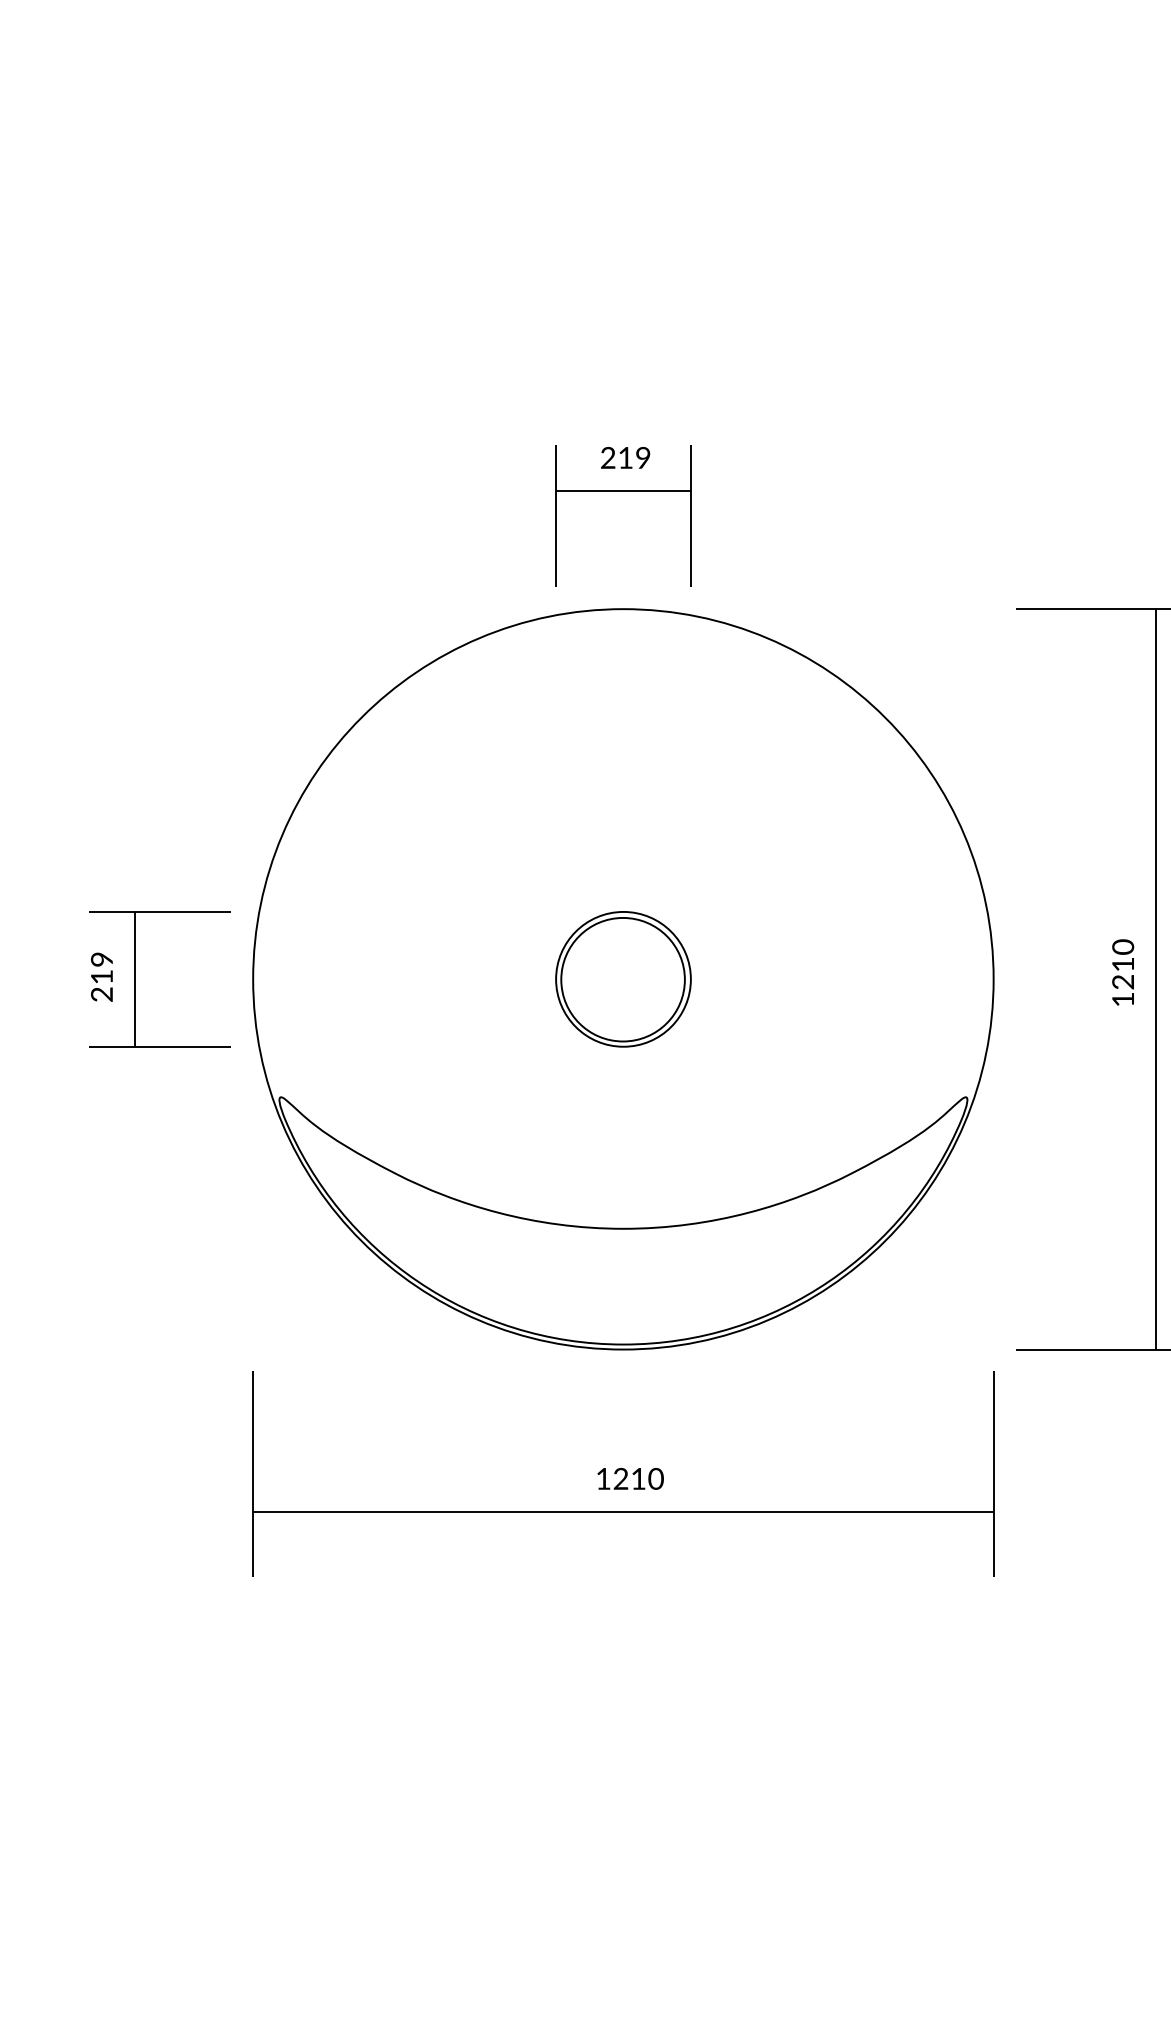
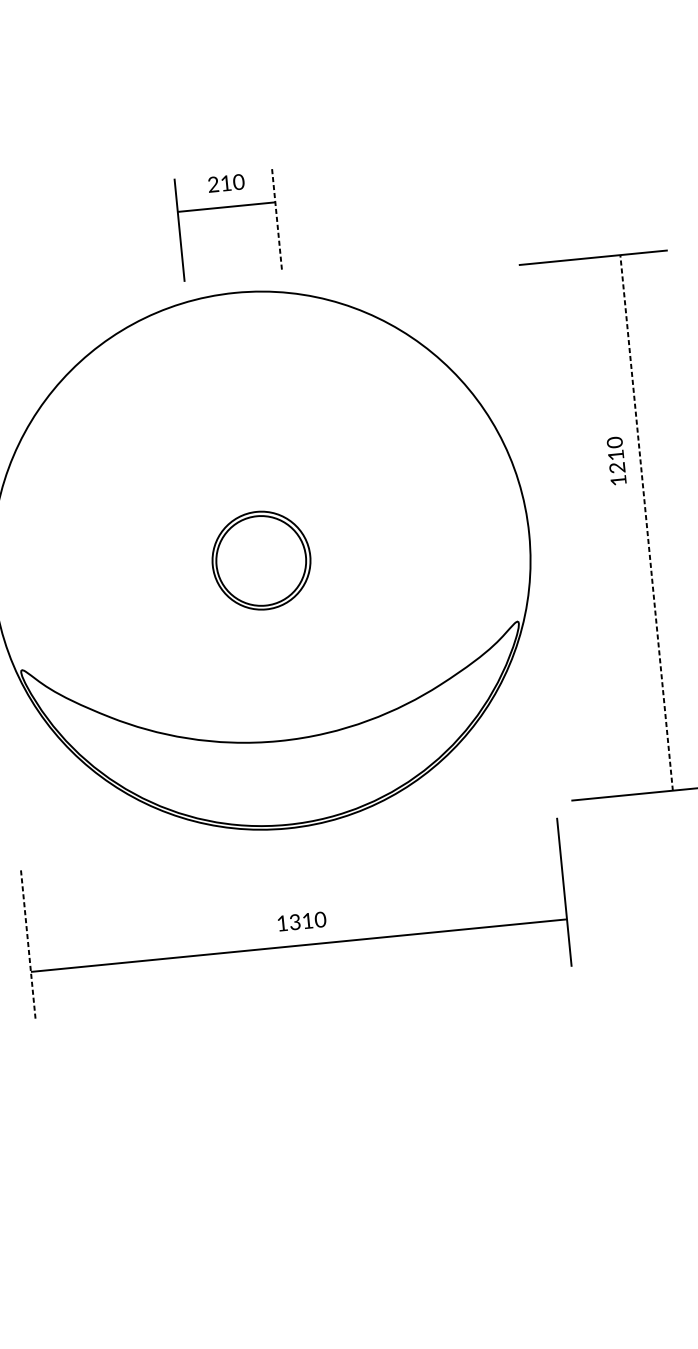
text: (643, 458) -> (239, 182), 219 -> 210
line: (690, 516) -> (277, 221), solid -> dashed
text: (1123, 972) -> (616, 460), moved
line: (1155, 978) -> (646, 522), solid -> dashed
line: (252, 1474) -> (28, 945), solid -> dashed
text: (620, 1480) -> (294, 923), 1210 -> 1310

